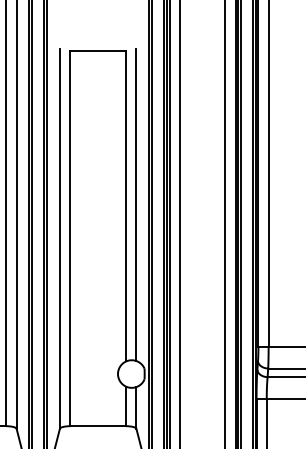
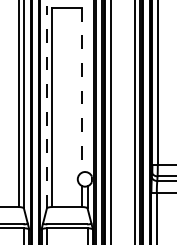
line: (136, 204) -> (87, 89), removed
line: (126, 206) -> (82, 90), solid -> dashed
line: (59, 236) -> (46, 106), solid -> dashed

